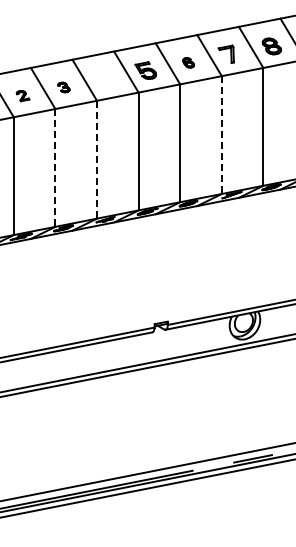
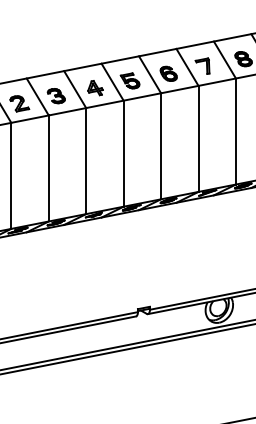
part: (188, 62) -> (168, 73), size x1.67
part: (107, 78) -> (95, 87), added
part: (63, 87) -> (56, 96), size x1.67
part: (22, 95) -> (19, 103), size x1.67
line: (221, 135) -> (198, 139), dashed -> solid
line: (97, 159) -> (86, 160), dashed -> solid
line: (55, 167) -> (48, 168), dashed -> solid

